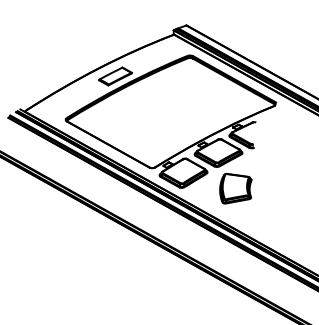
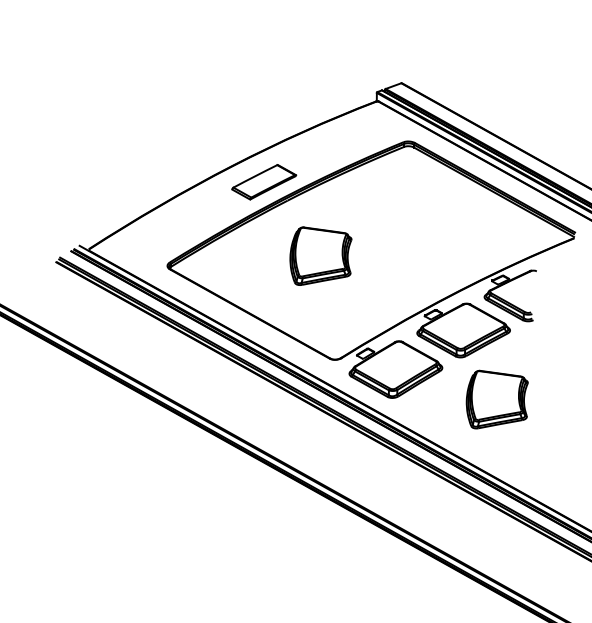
part: (144, 114) -> (320, 255), added

